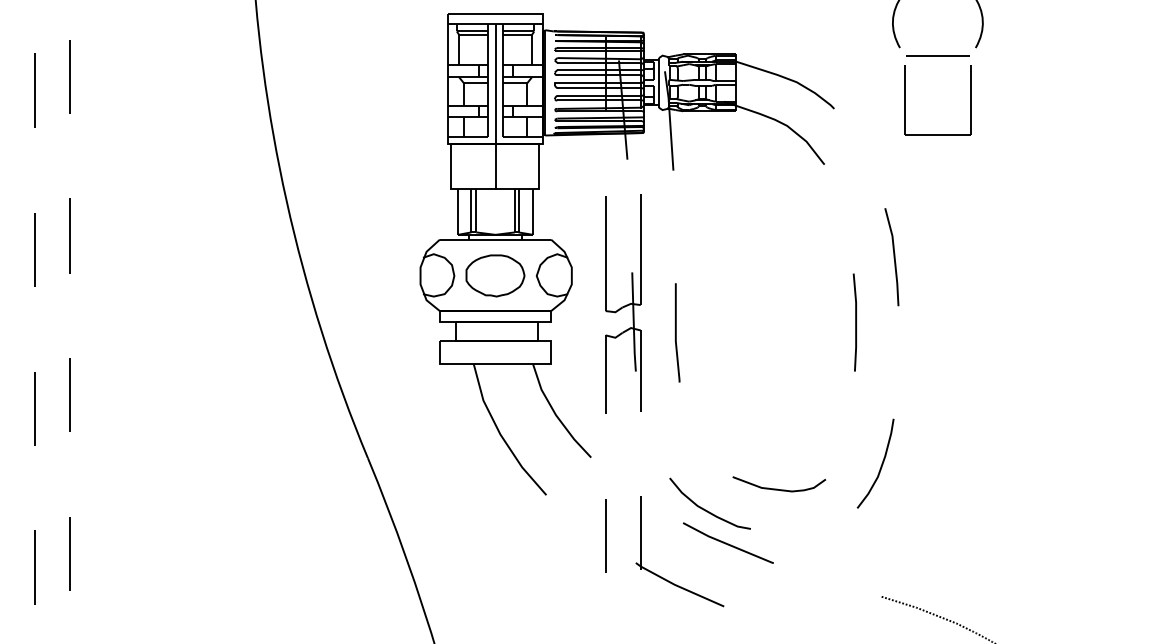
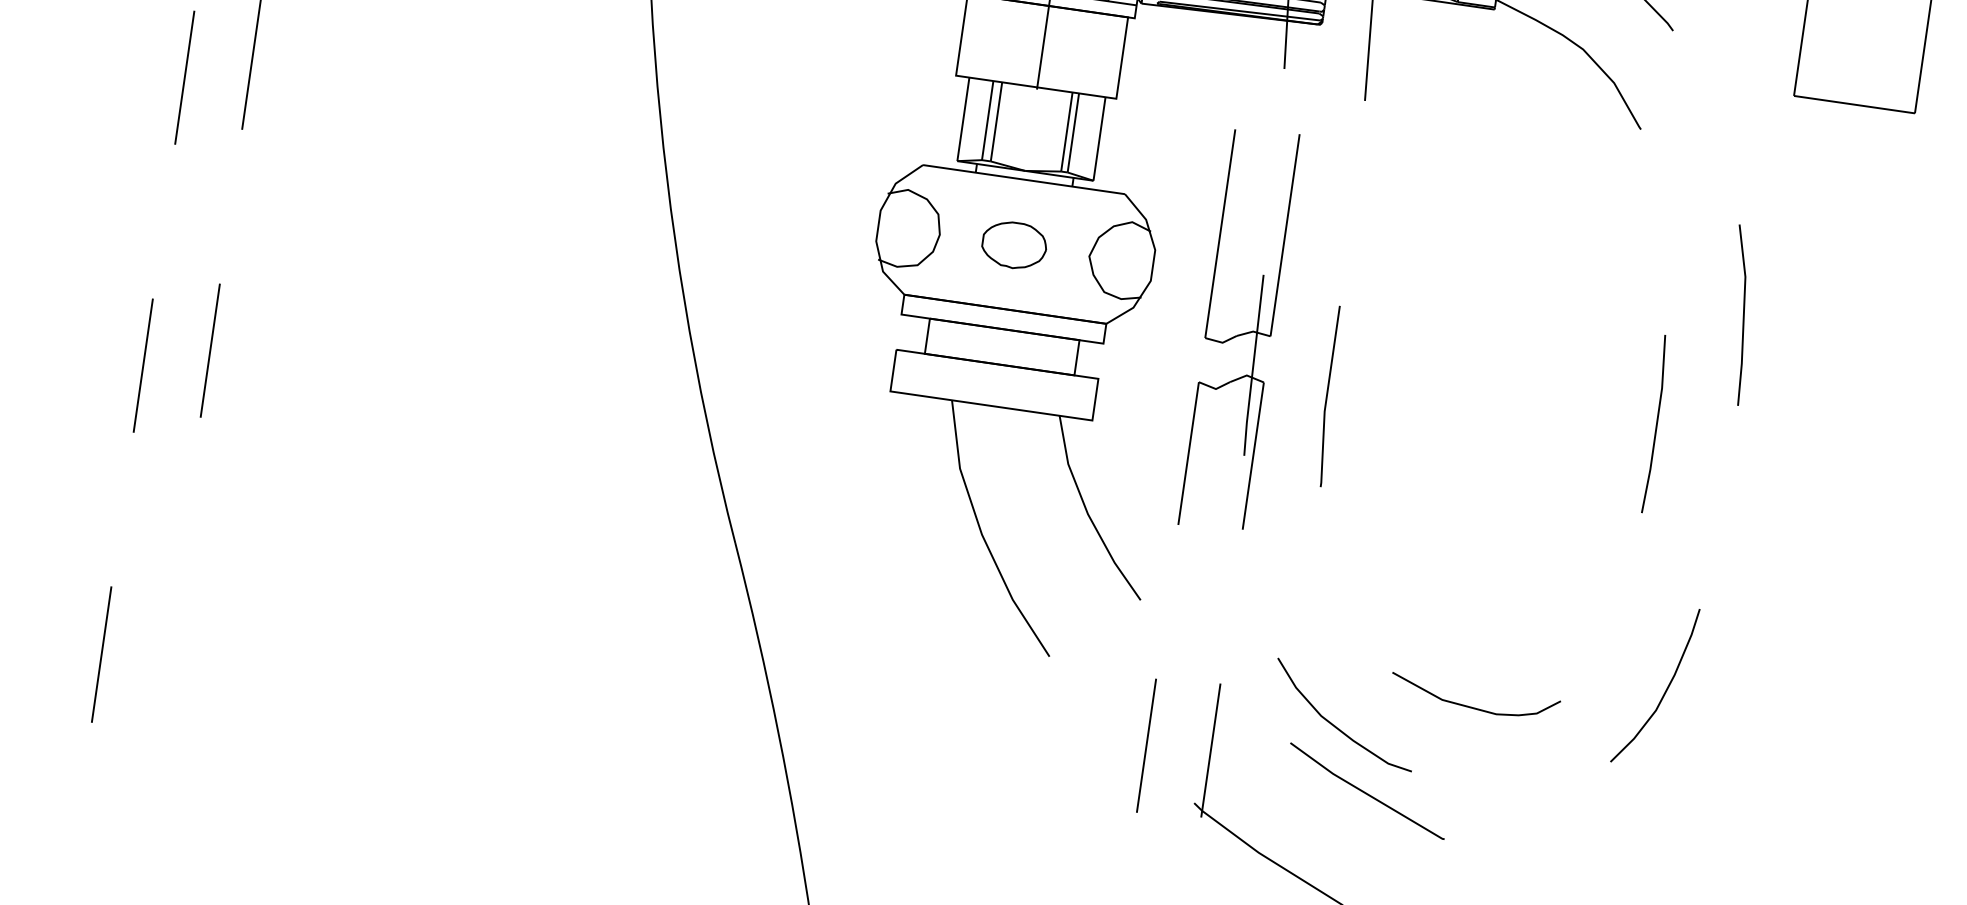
part: (495, 275) -> (1014, 244), size x0.6
line: (69, 553) -> (168, 637), removed

